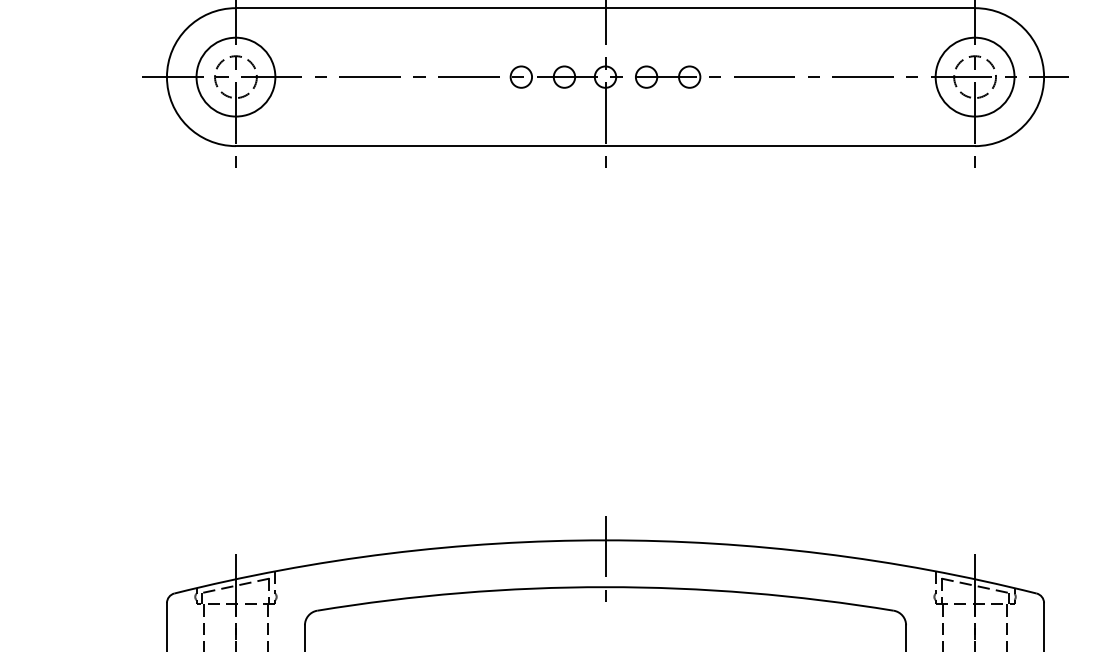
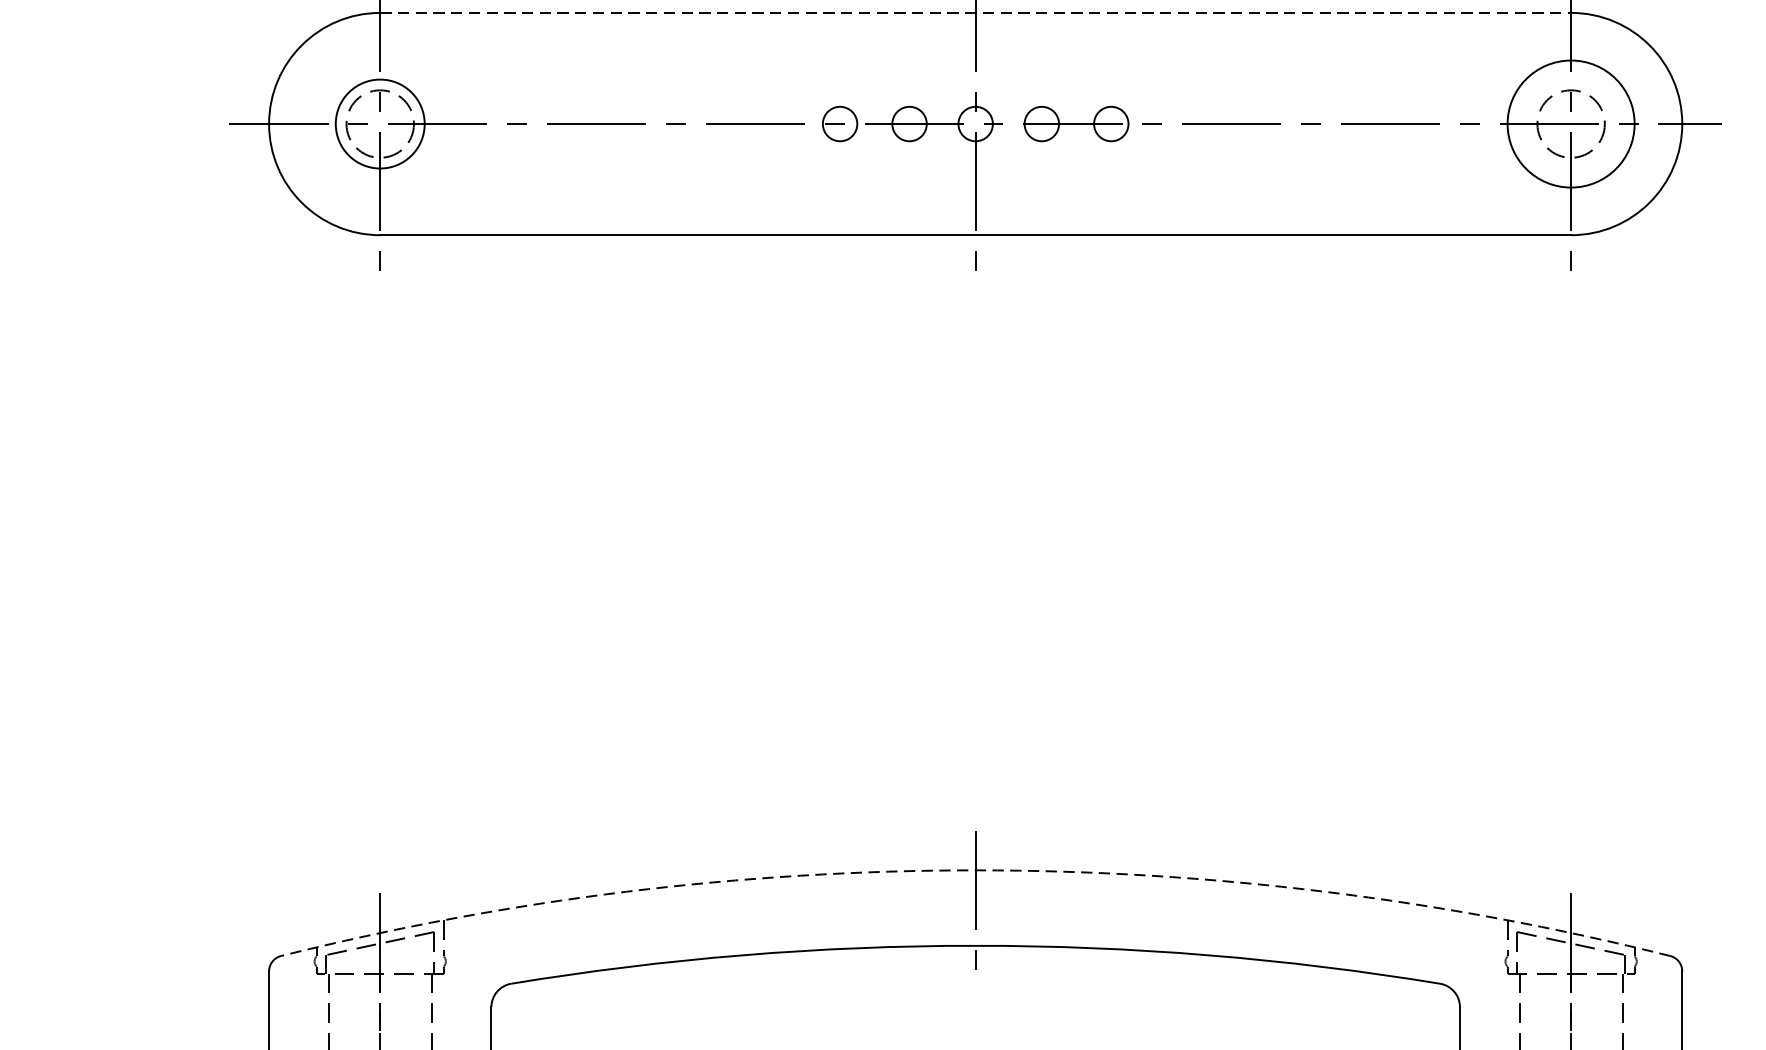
line: (605, 8) -> (975, 13), solid -> dashed
circle: (235, 76) -> (379, 123), size x0.7
arc: (605, 540) -> (975, 870), solid -> dashed

